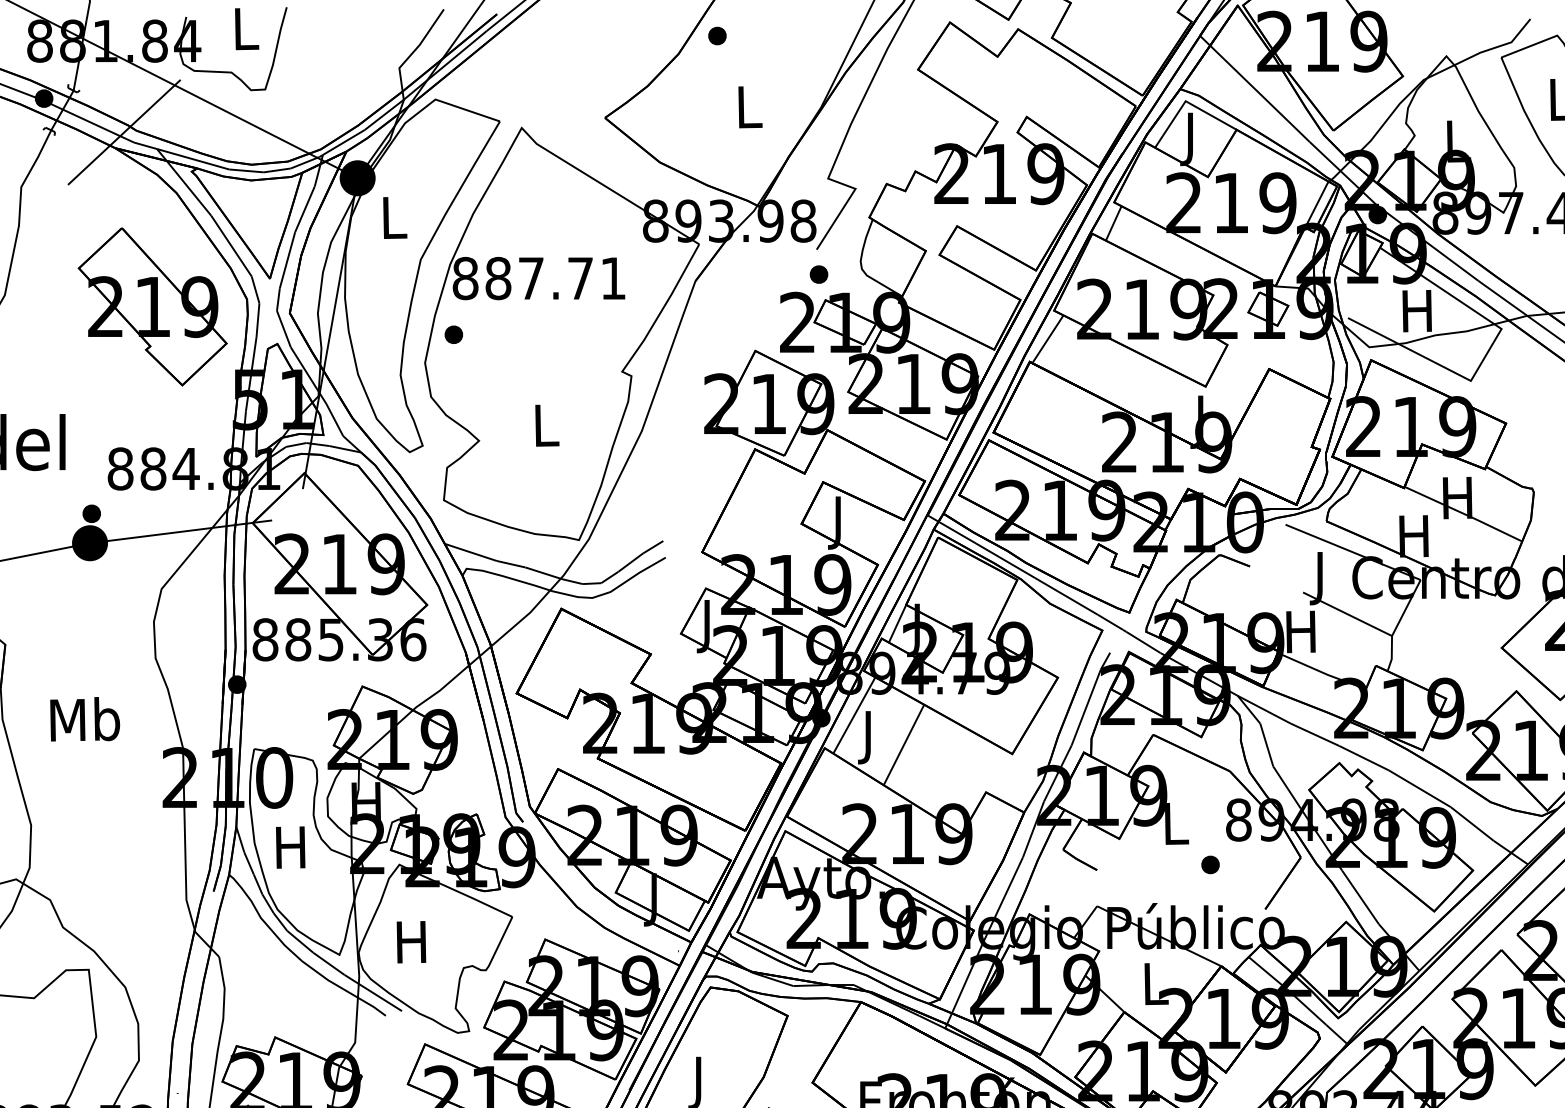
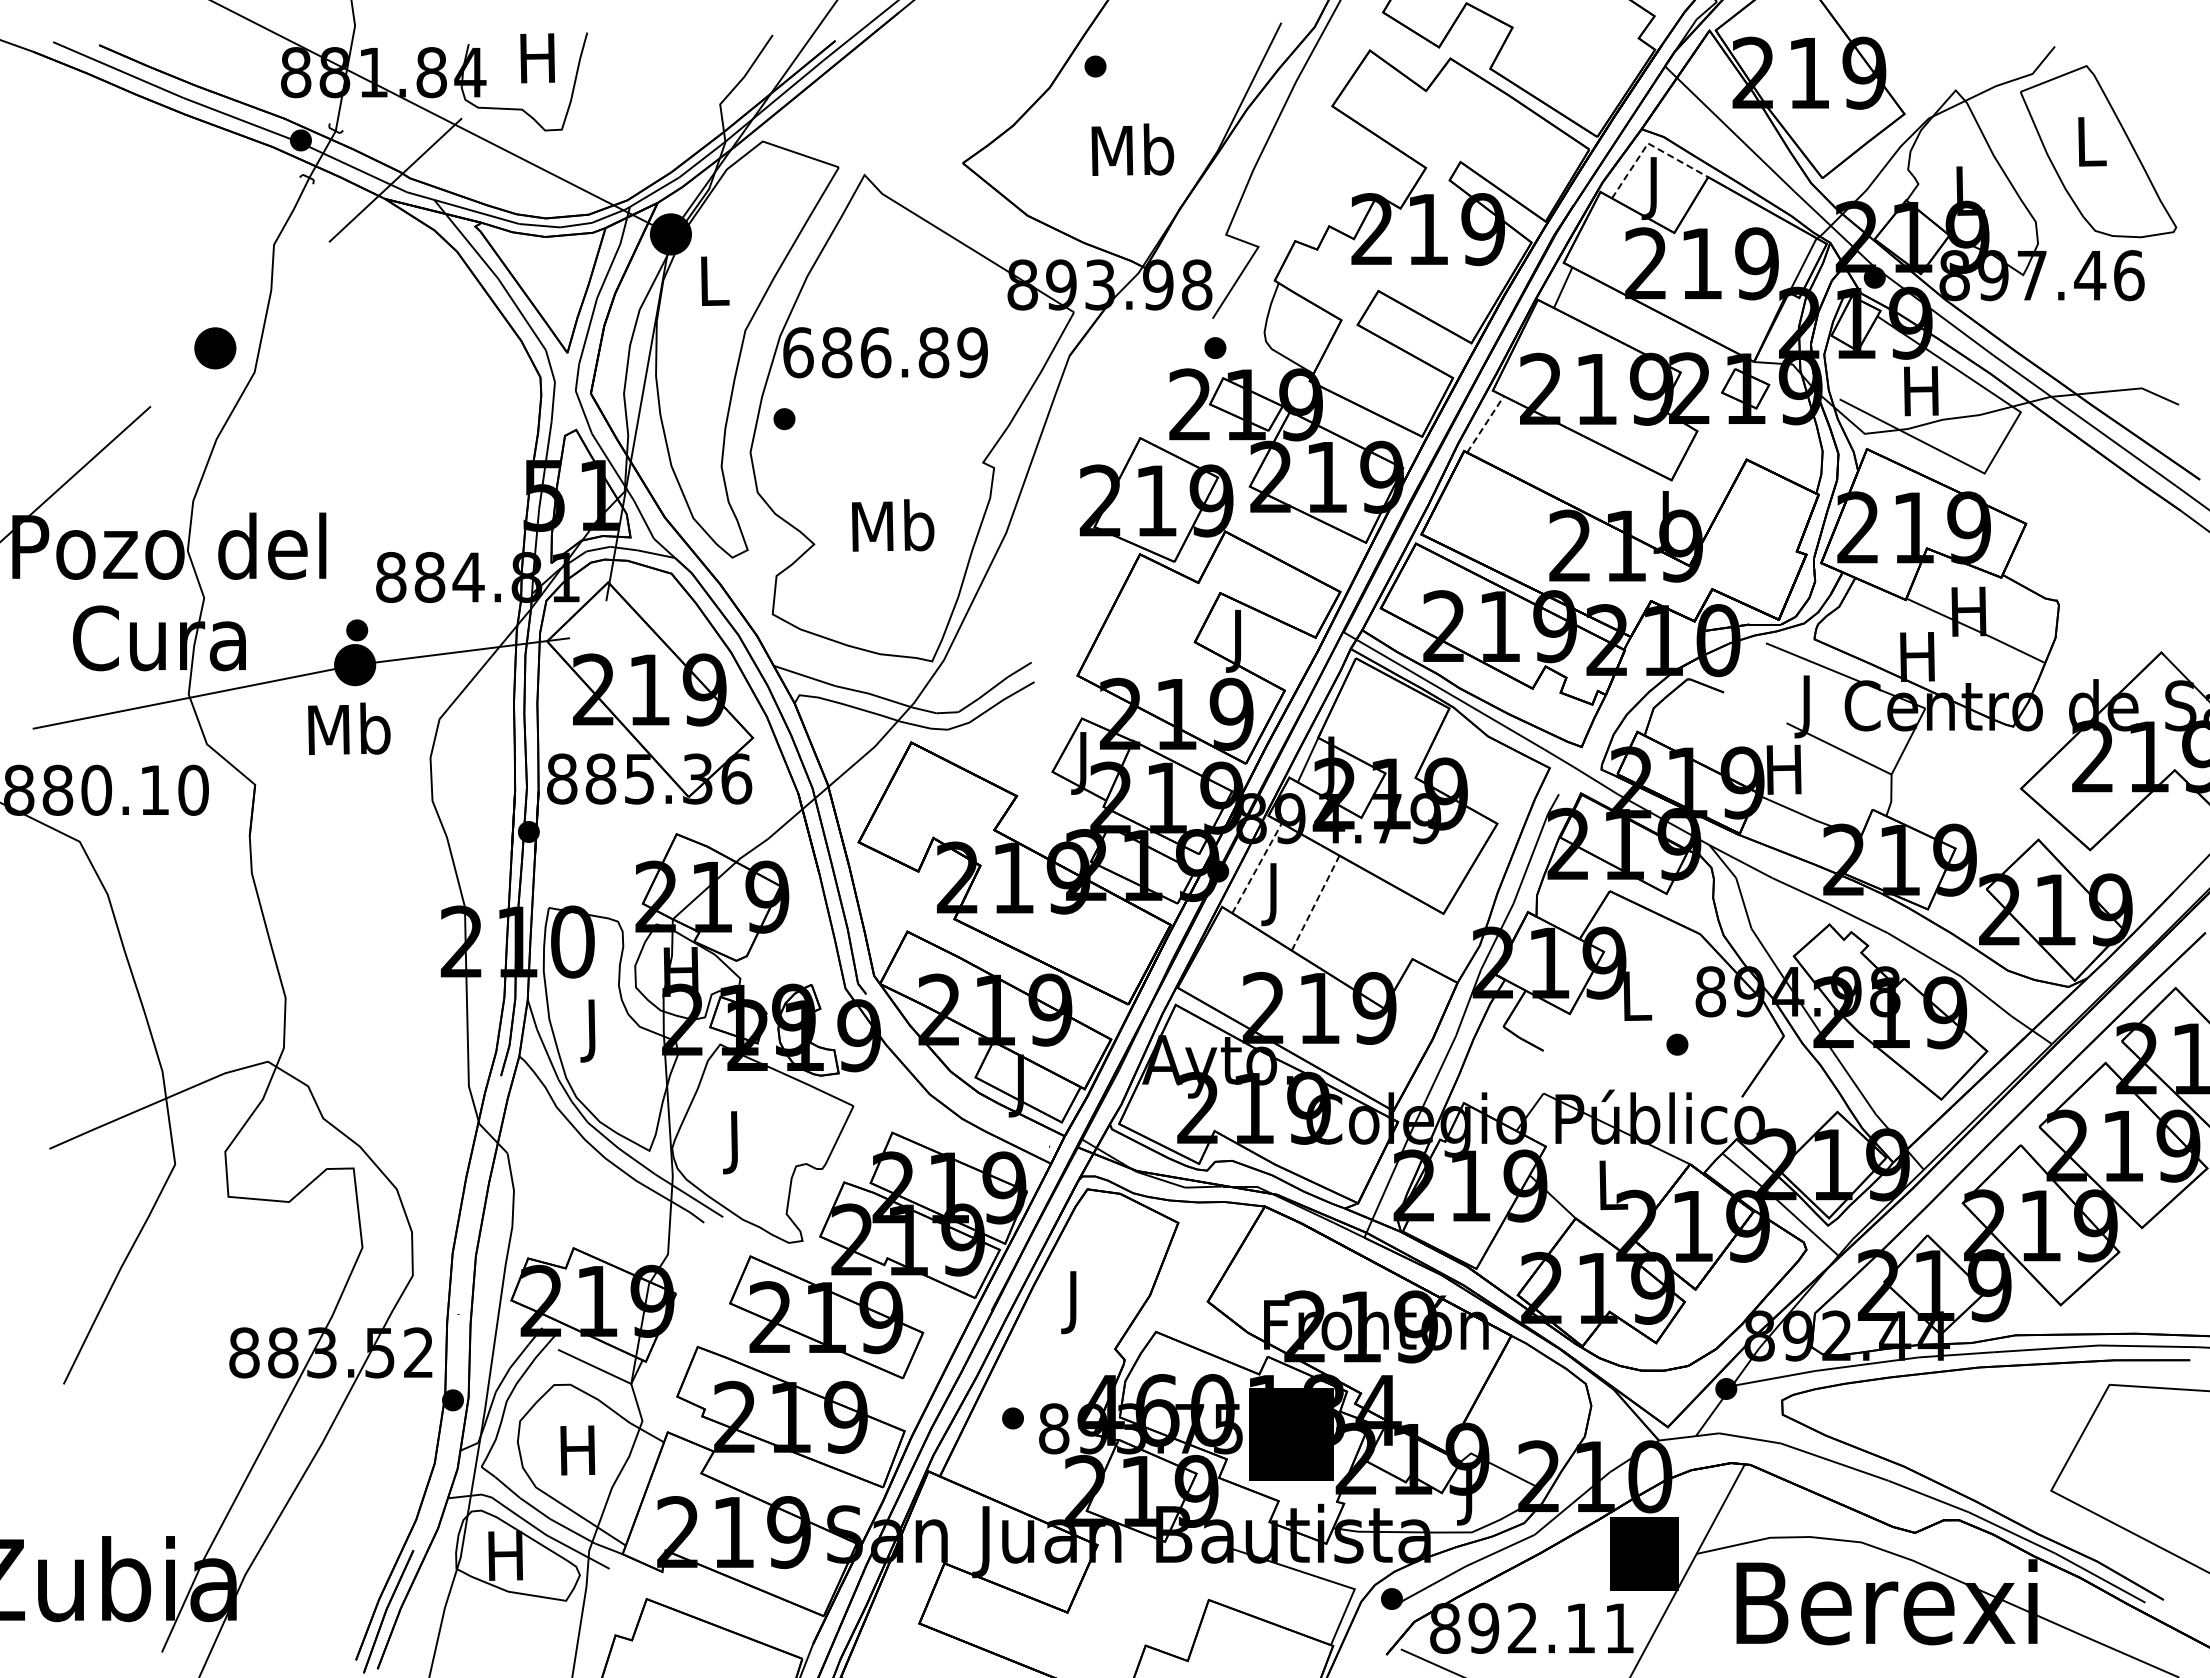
text: (244, 29) -> (537, 58), L -> H
line: (1186, 101) -> (1648, 143), solid -> dashed
text: (748, 106) -> (1132, 149), L -> Mb
text: (539, 278) -> (885, 352), 887.71 -> 686.89
part: (152, 306) -> (428, 385), removed
line: (1047, 339) -> (1485, 424), solid -> dashed
text: (546, 424) -> (893, 525), L -> Mb
line: (854, 714) -> (1257, 867), solid -> dashed
text: (85, 718) -> (349, 728), moved
line: (903, 745) -> (1315, 903), solid -> dashed
text: (290, 852) -> (591, 1030), H -> J
text: (411, 947) -> (734, 1142), H -> J

